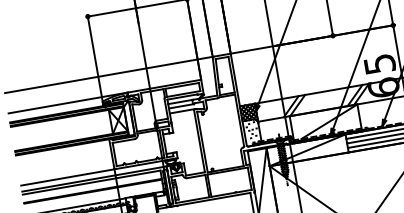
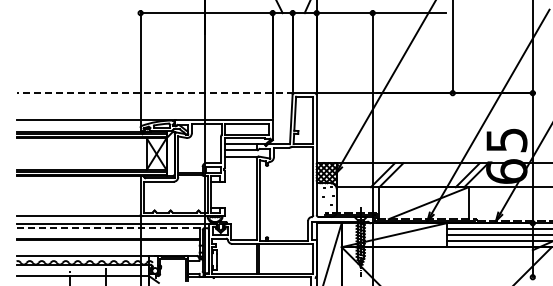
line: (109, 75) -> (155, 93), solid -> dashed
line: (91, 182) -> (108, 228), solid -> dashed

